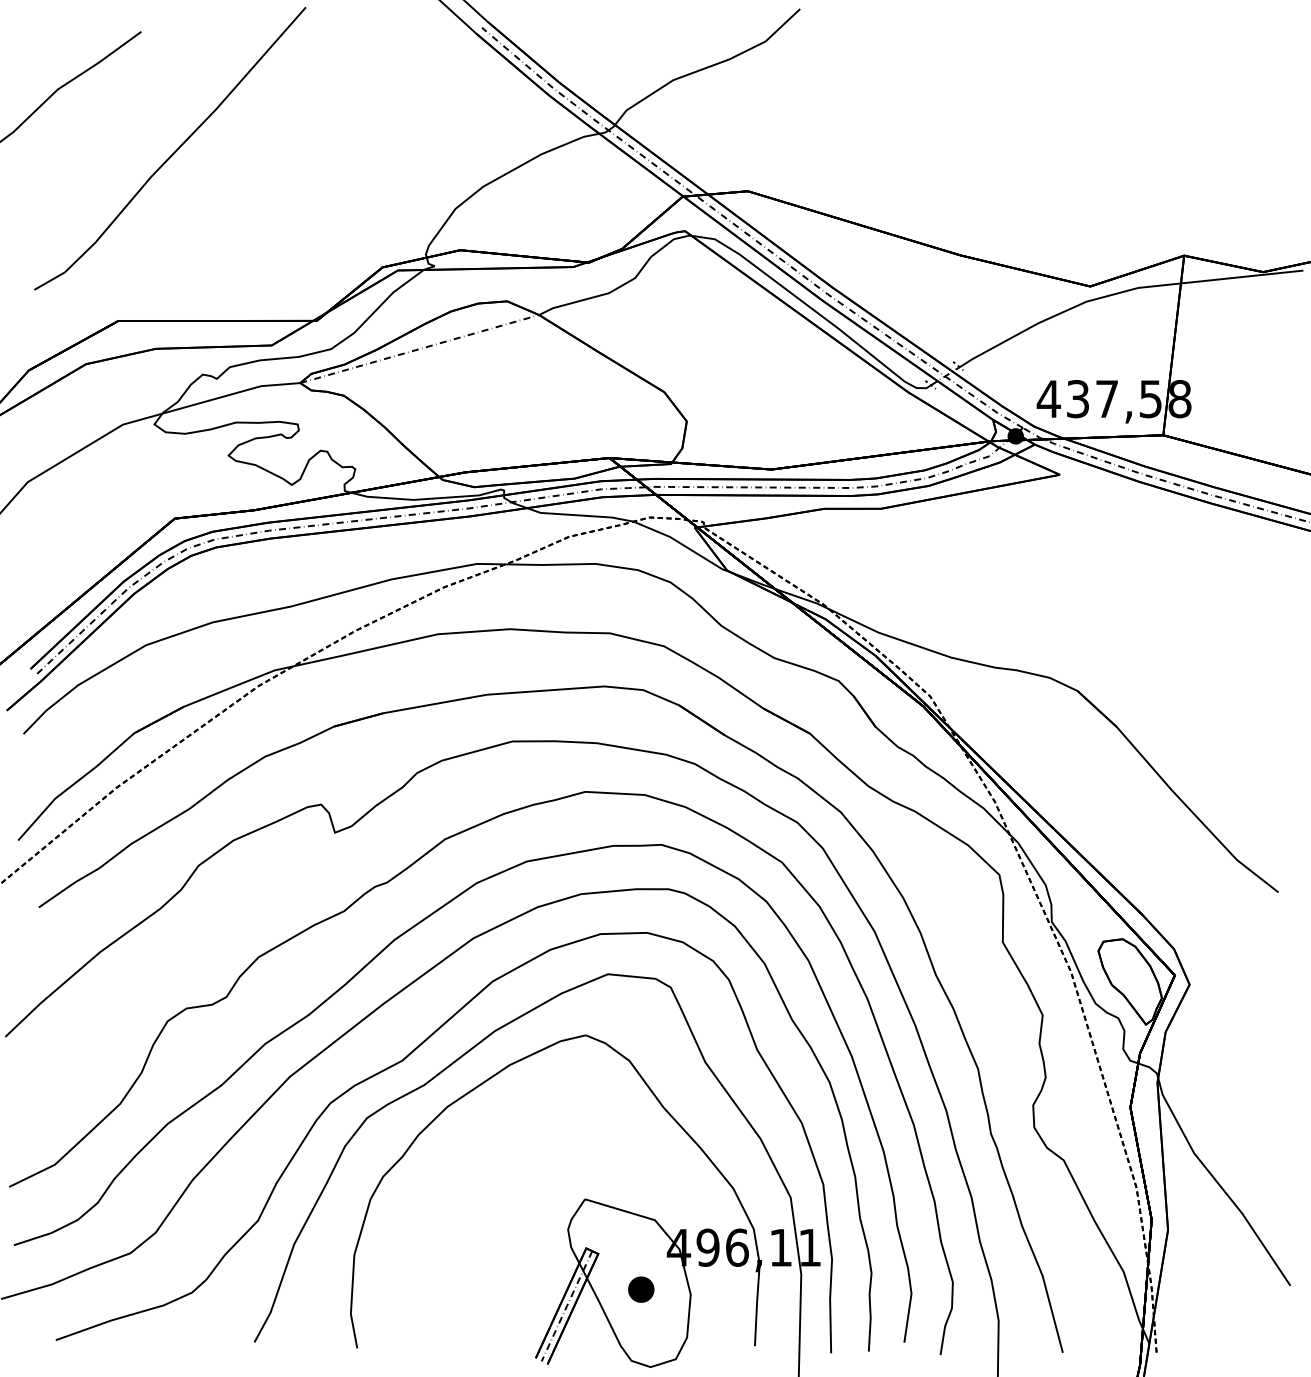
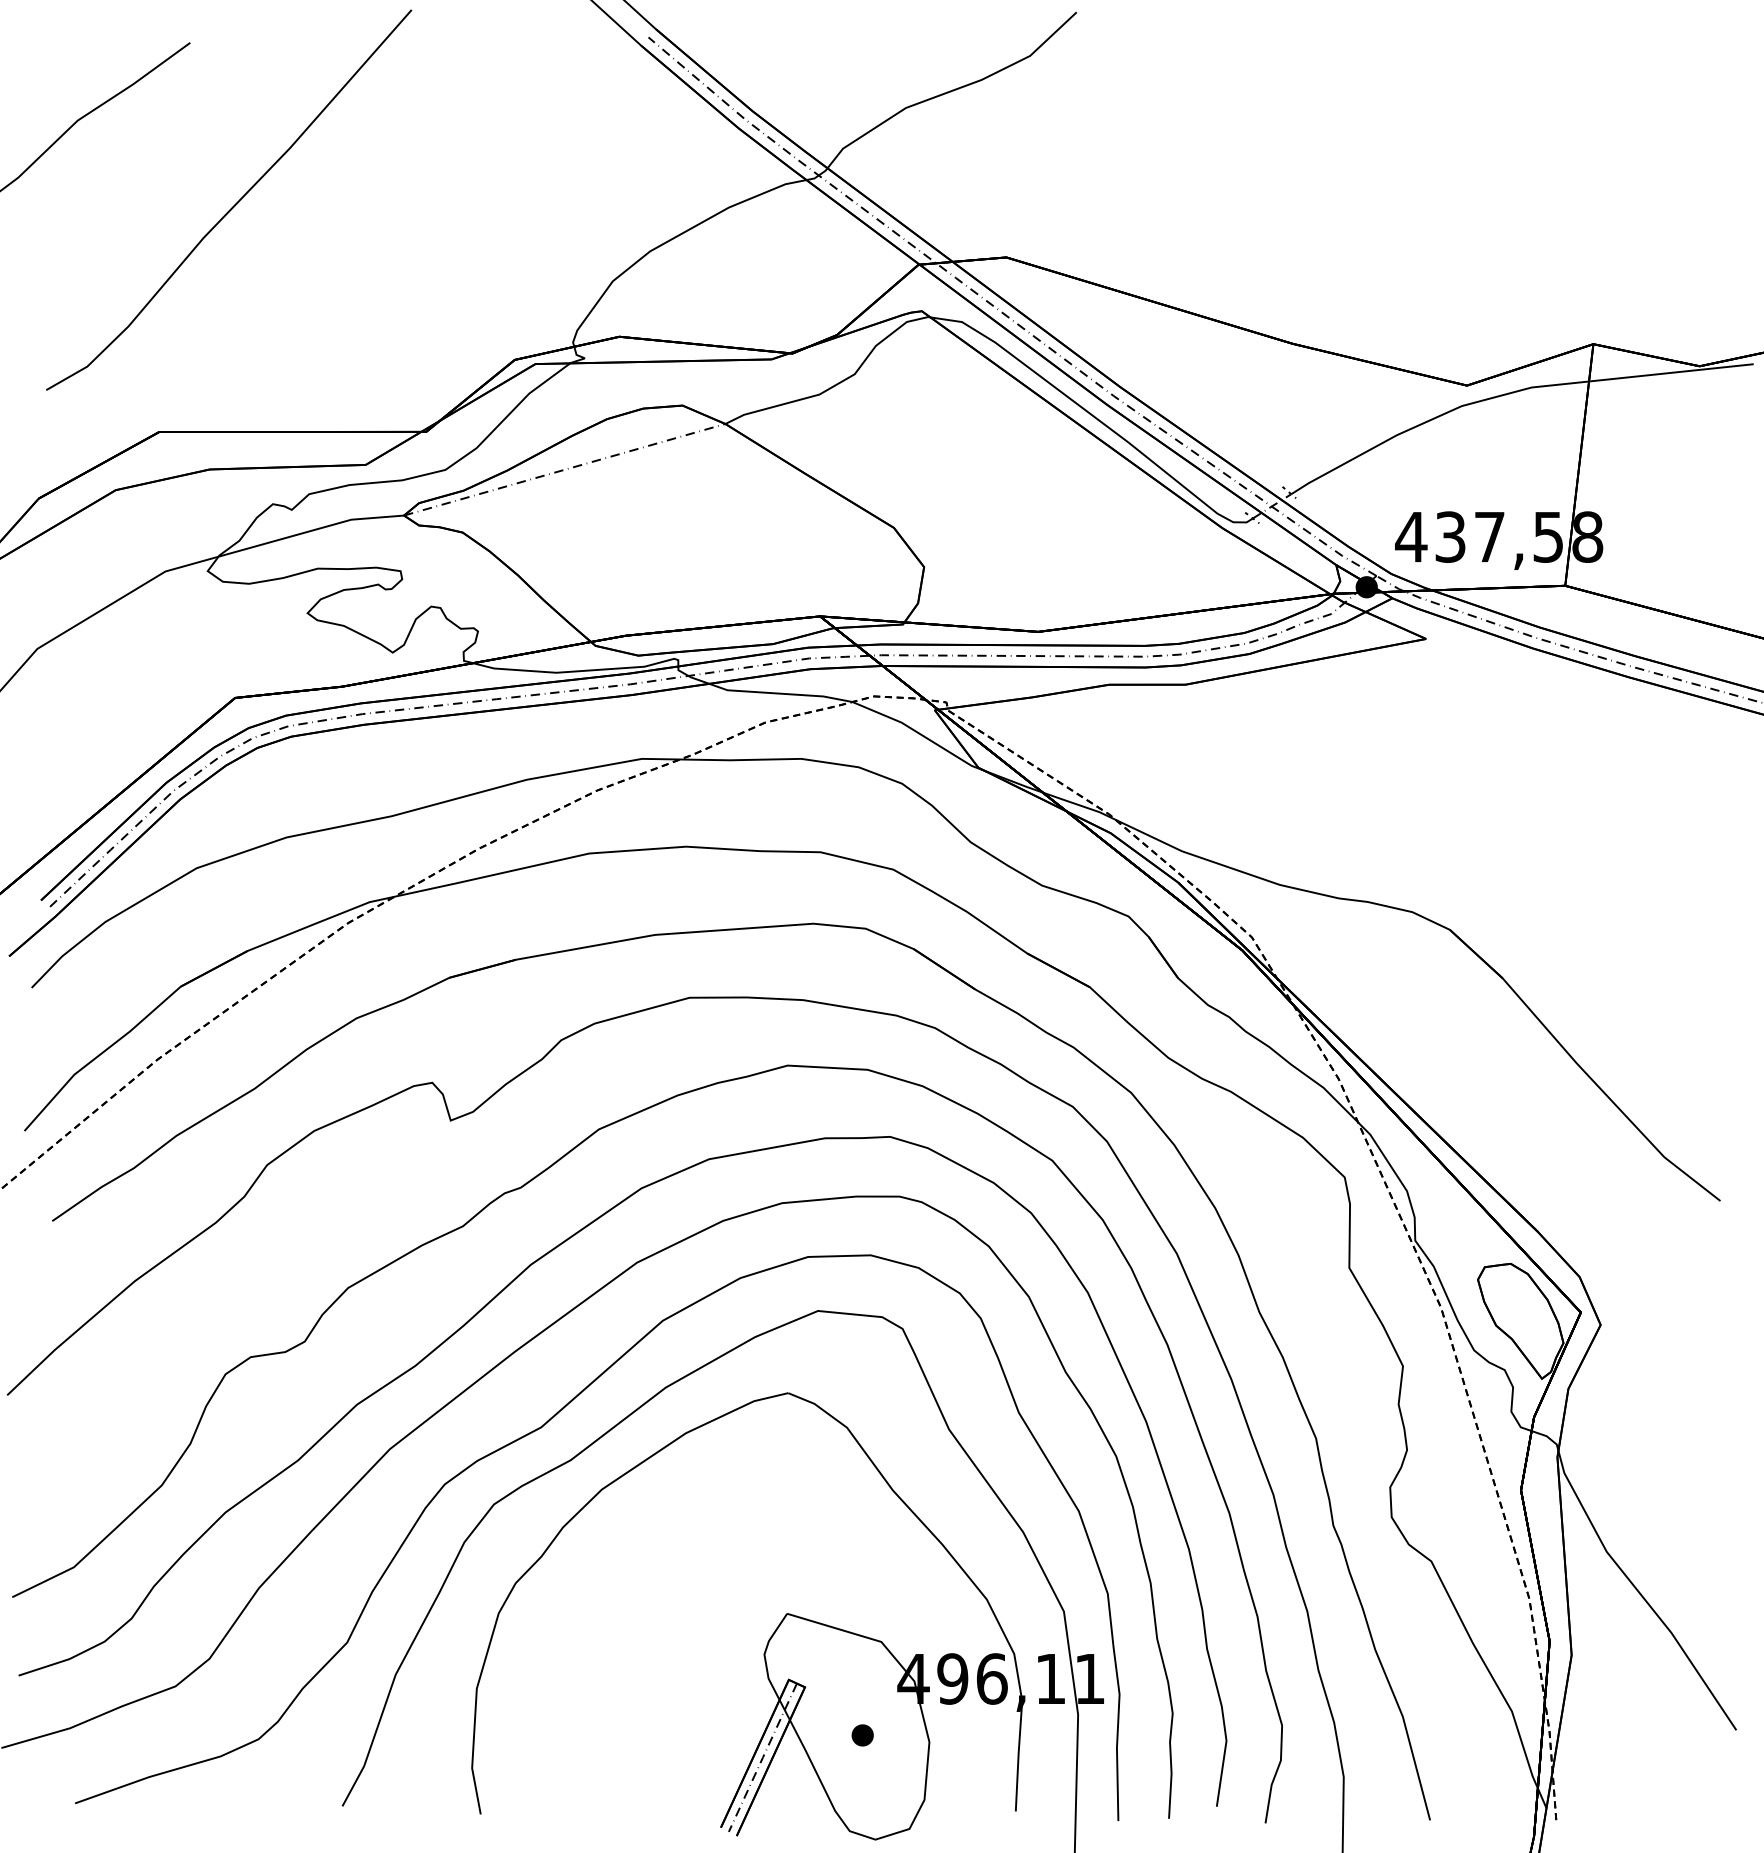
part: (641, 1289) -> (862, 1735), size x0.62

